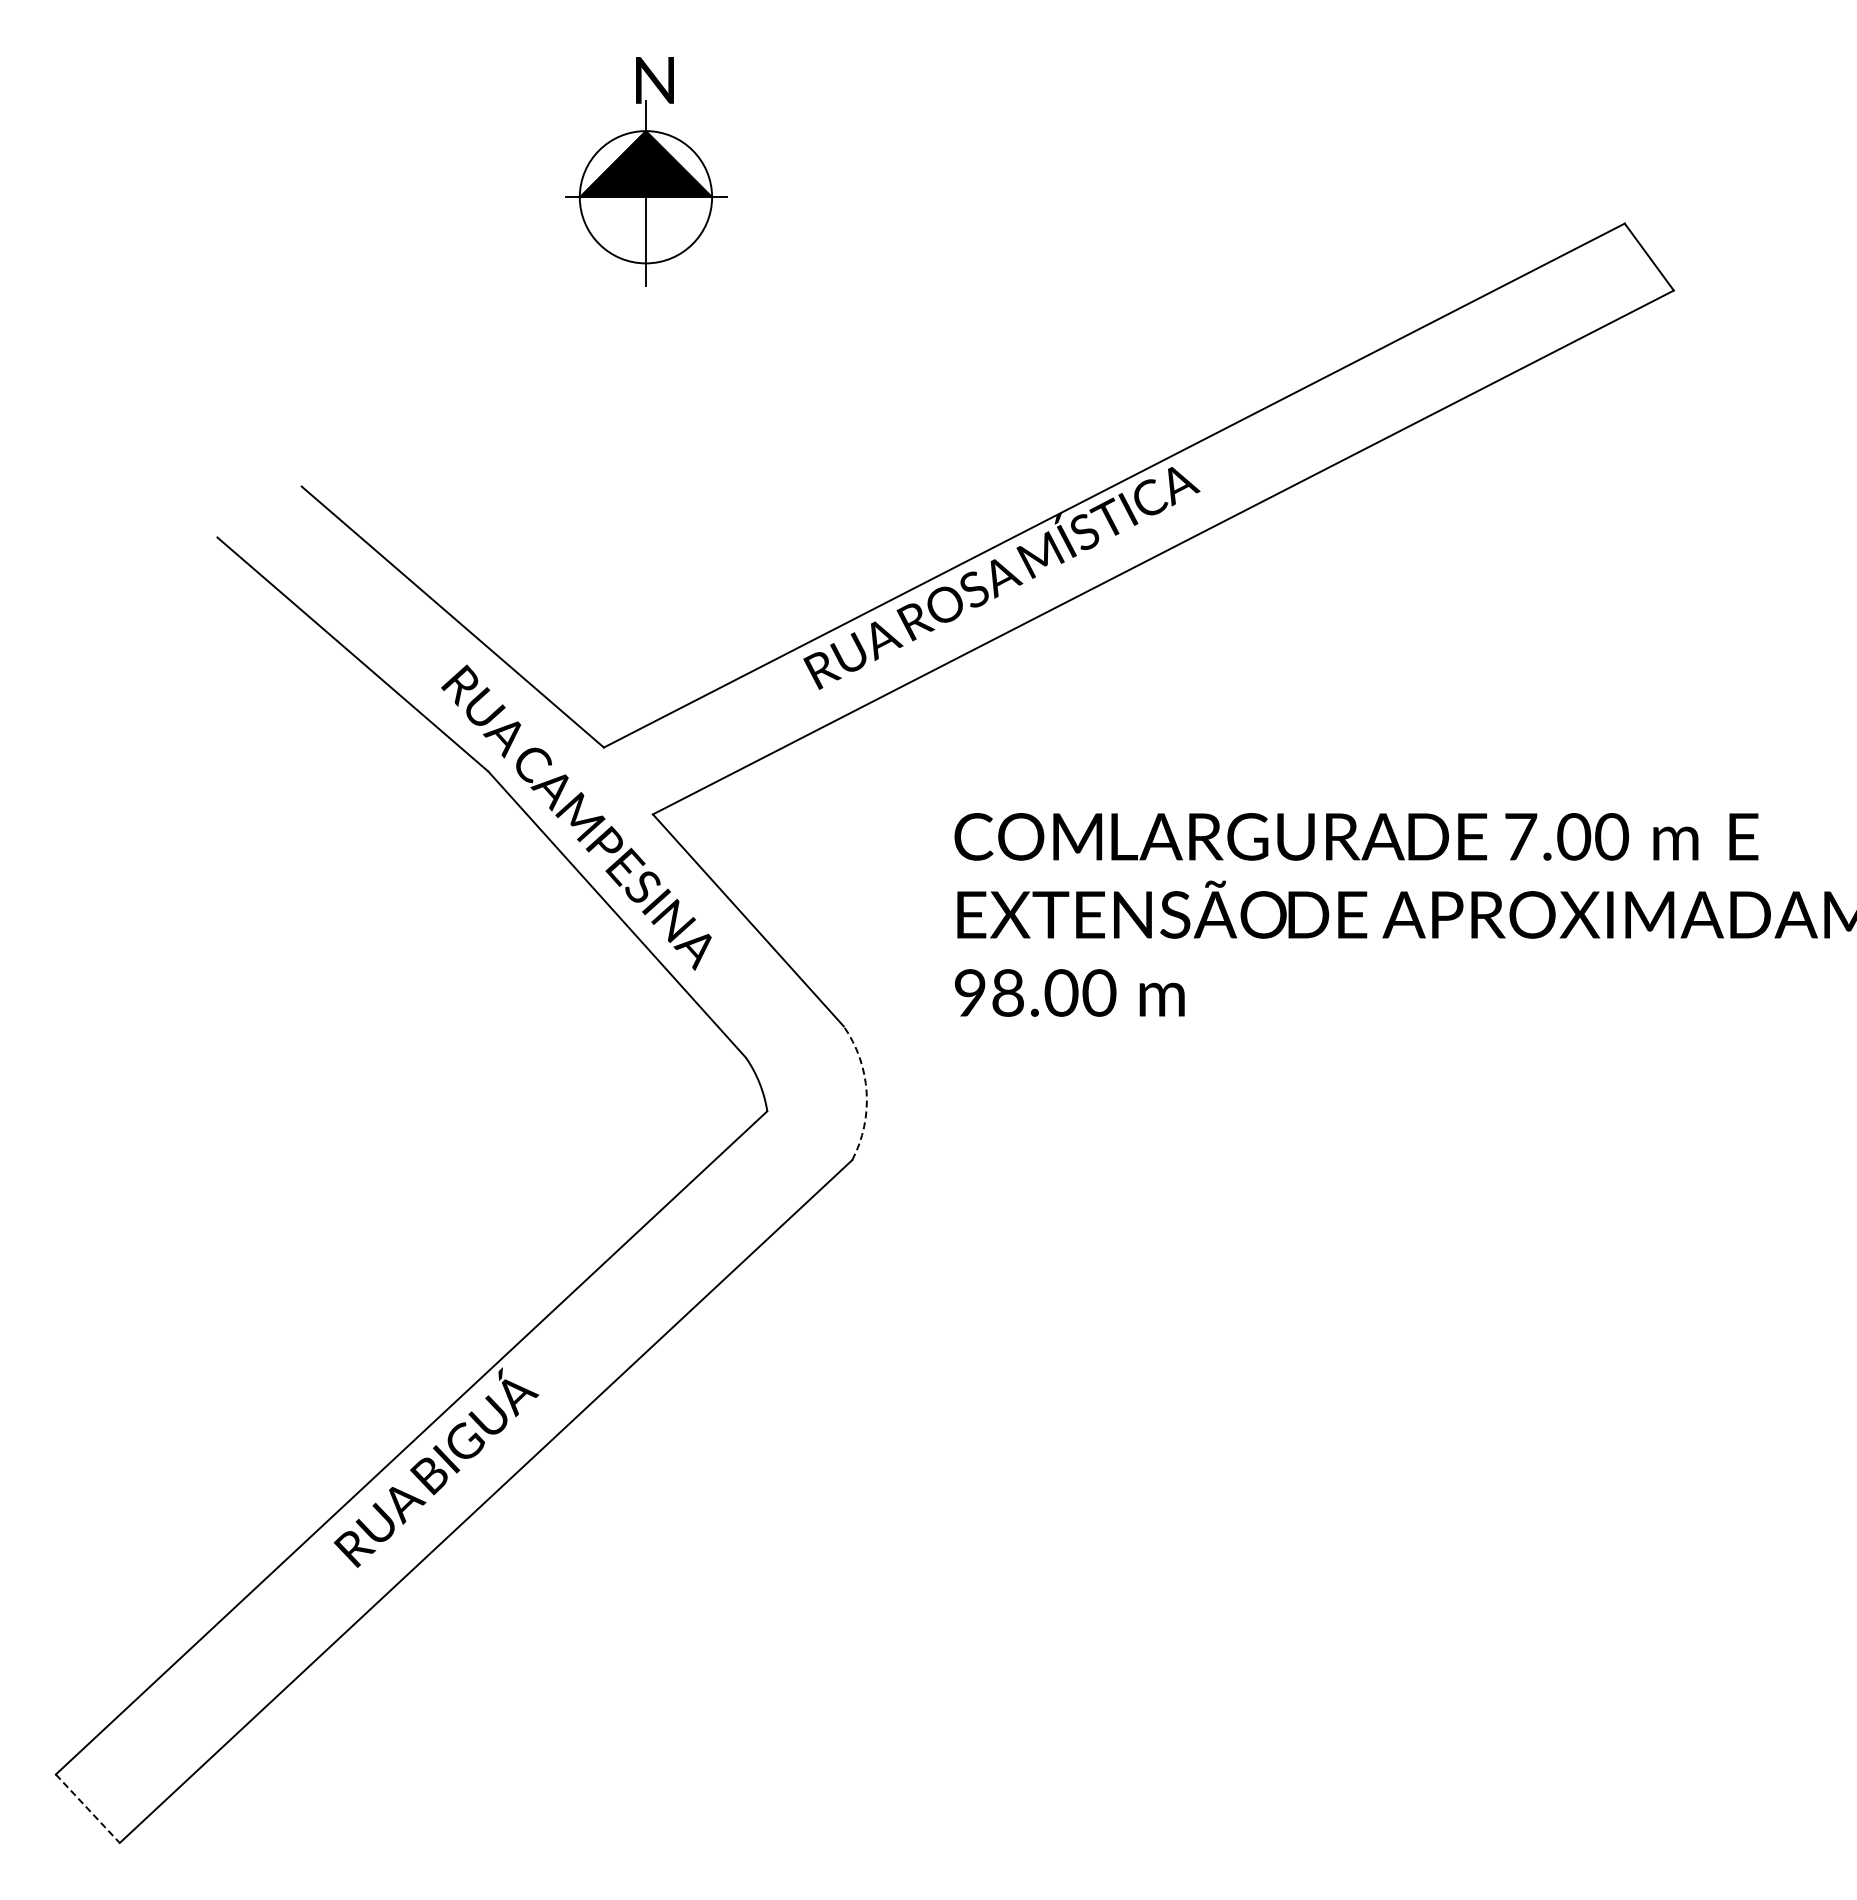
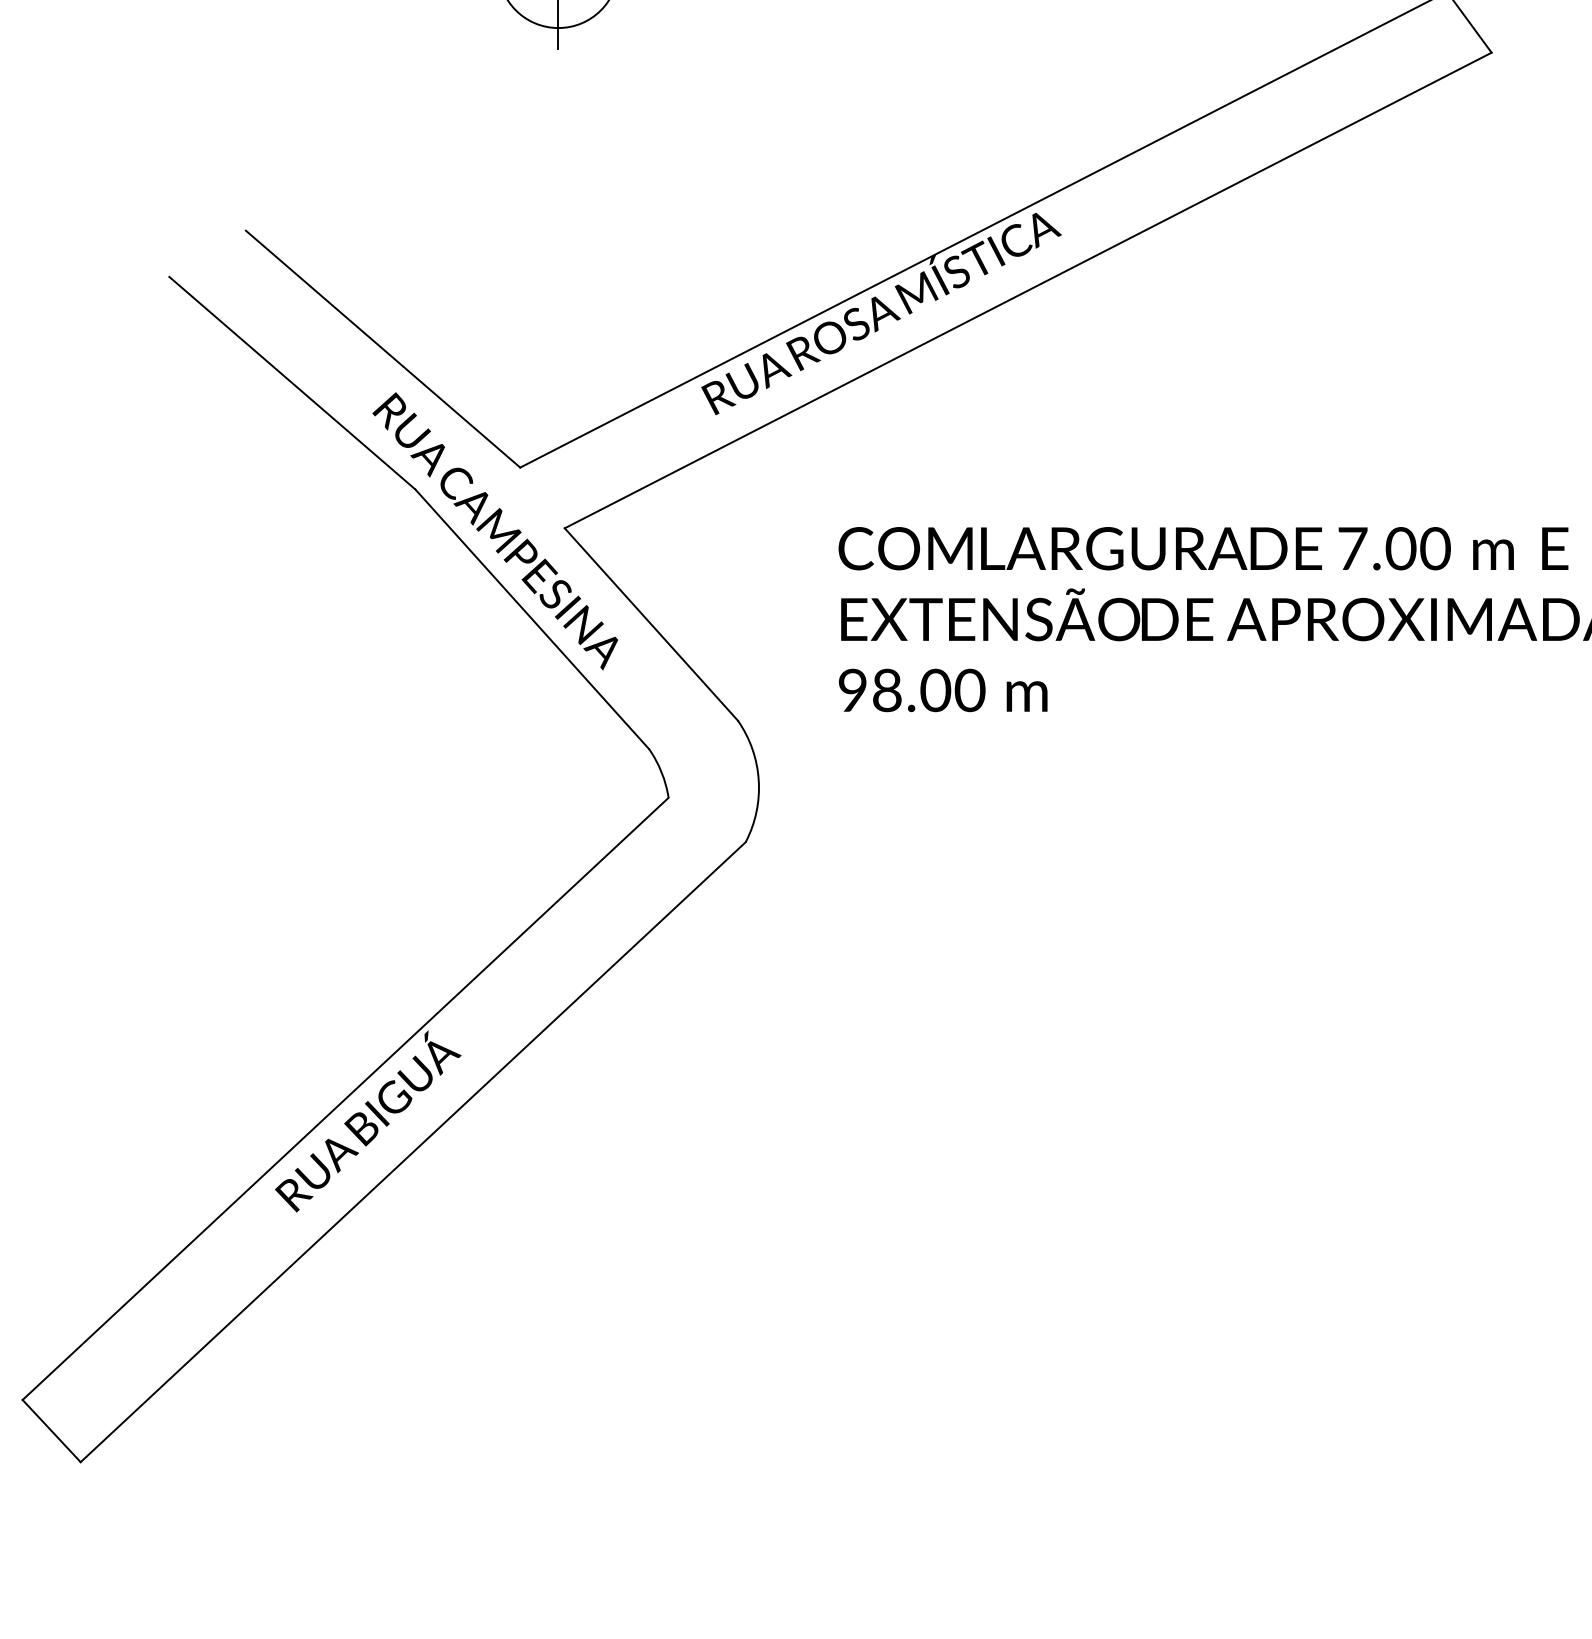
arc: (866, 1092) -> (758, 780), dashed -> solid
line: (87, 1808) -> (51, 1430), dashed -> solid

